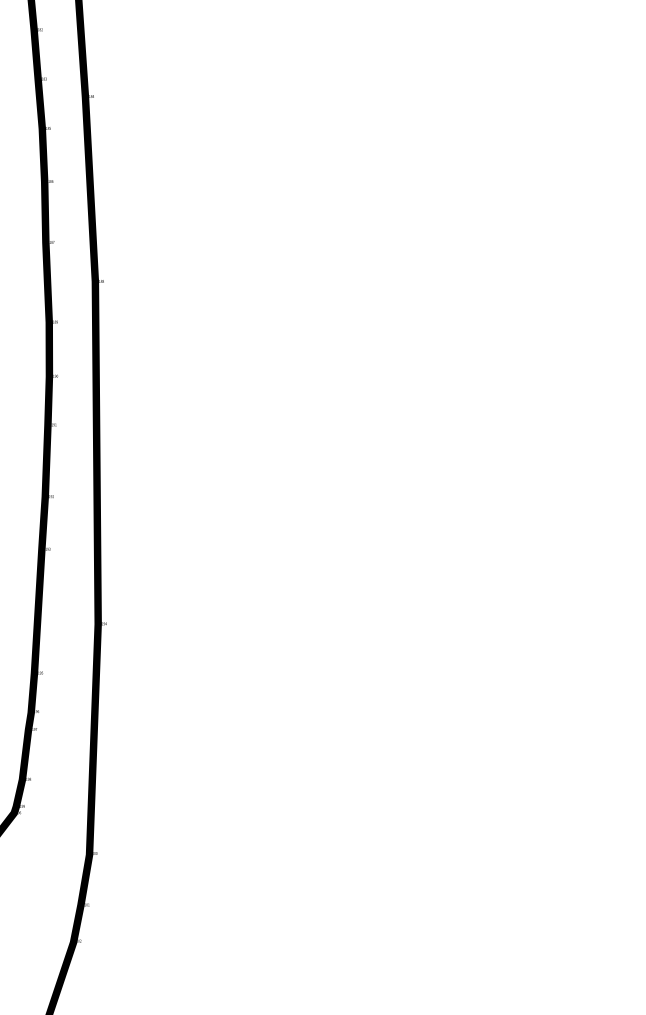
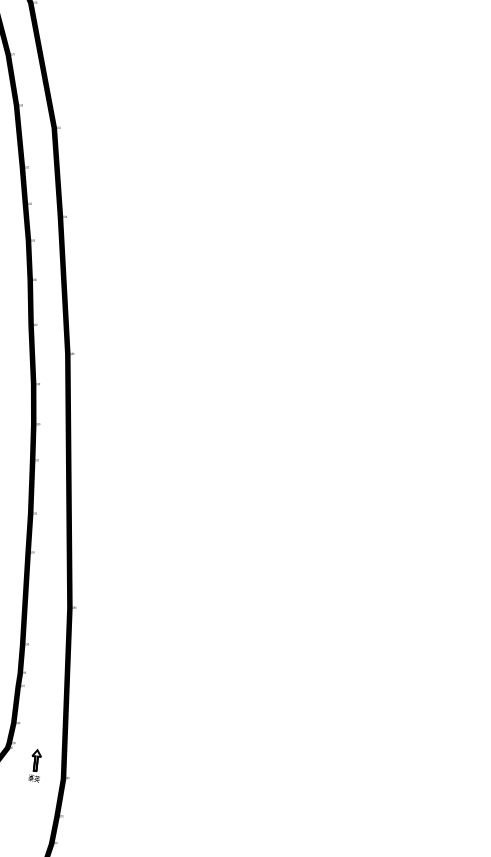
part: (50, 836) -> (34, 765), added

